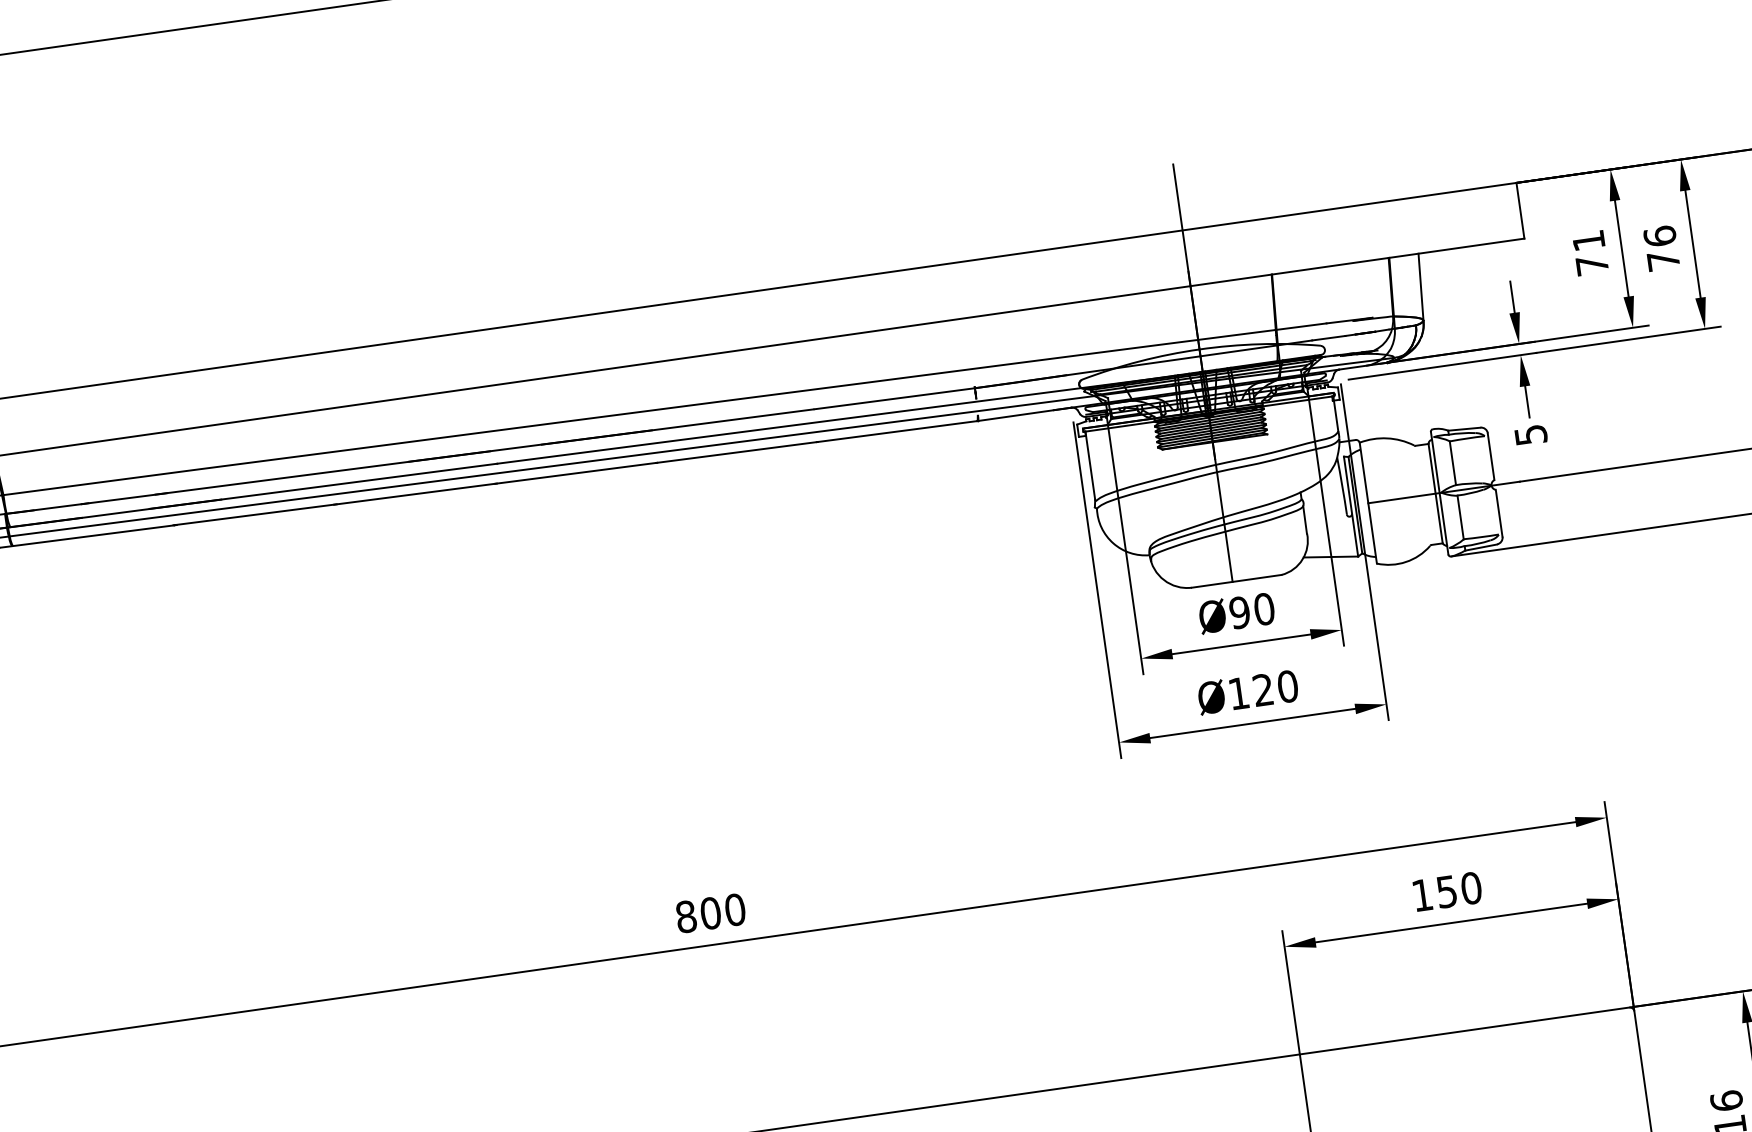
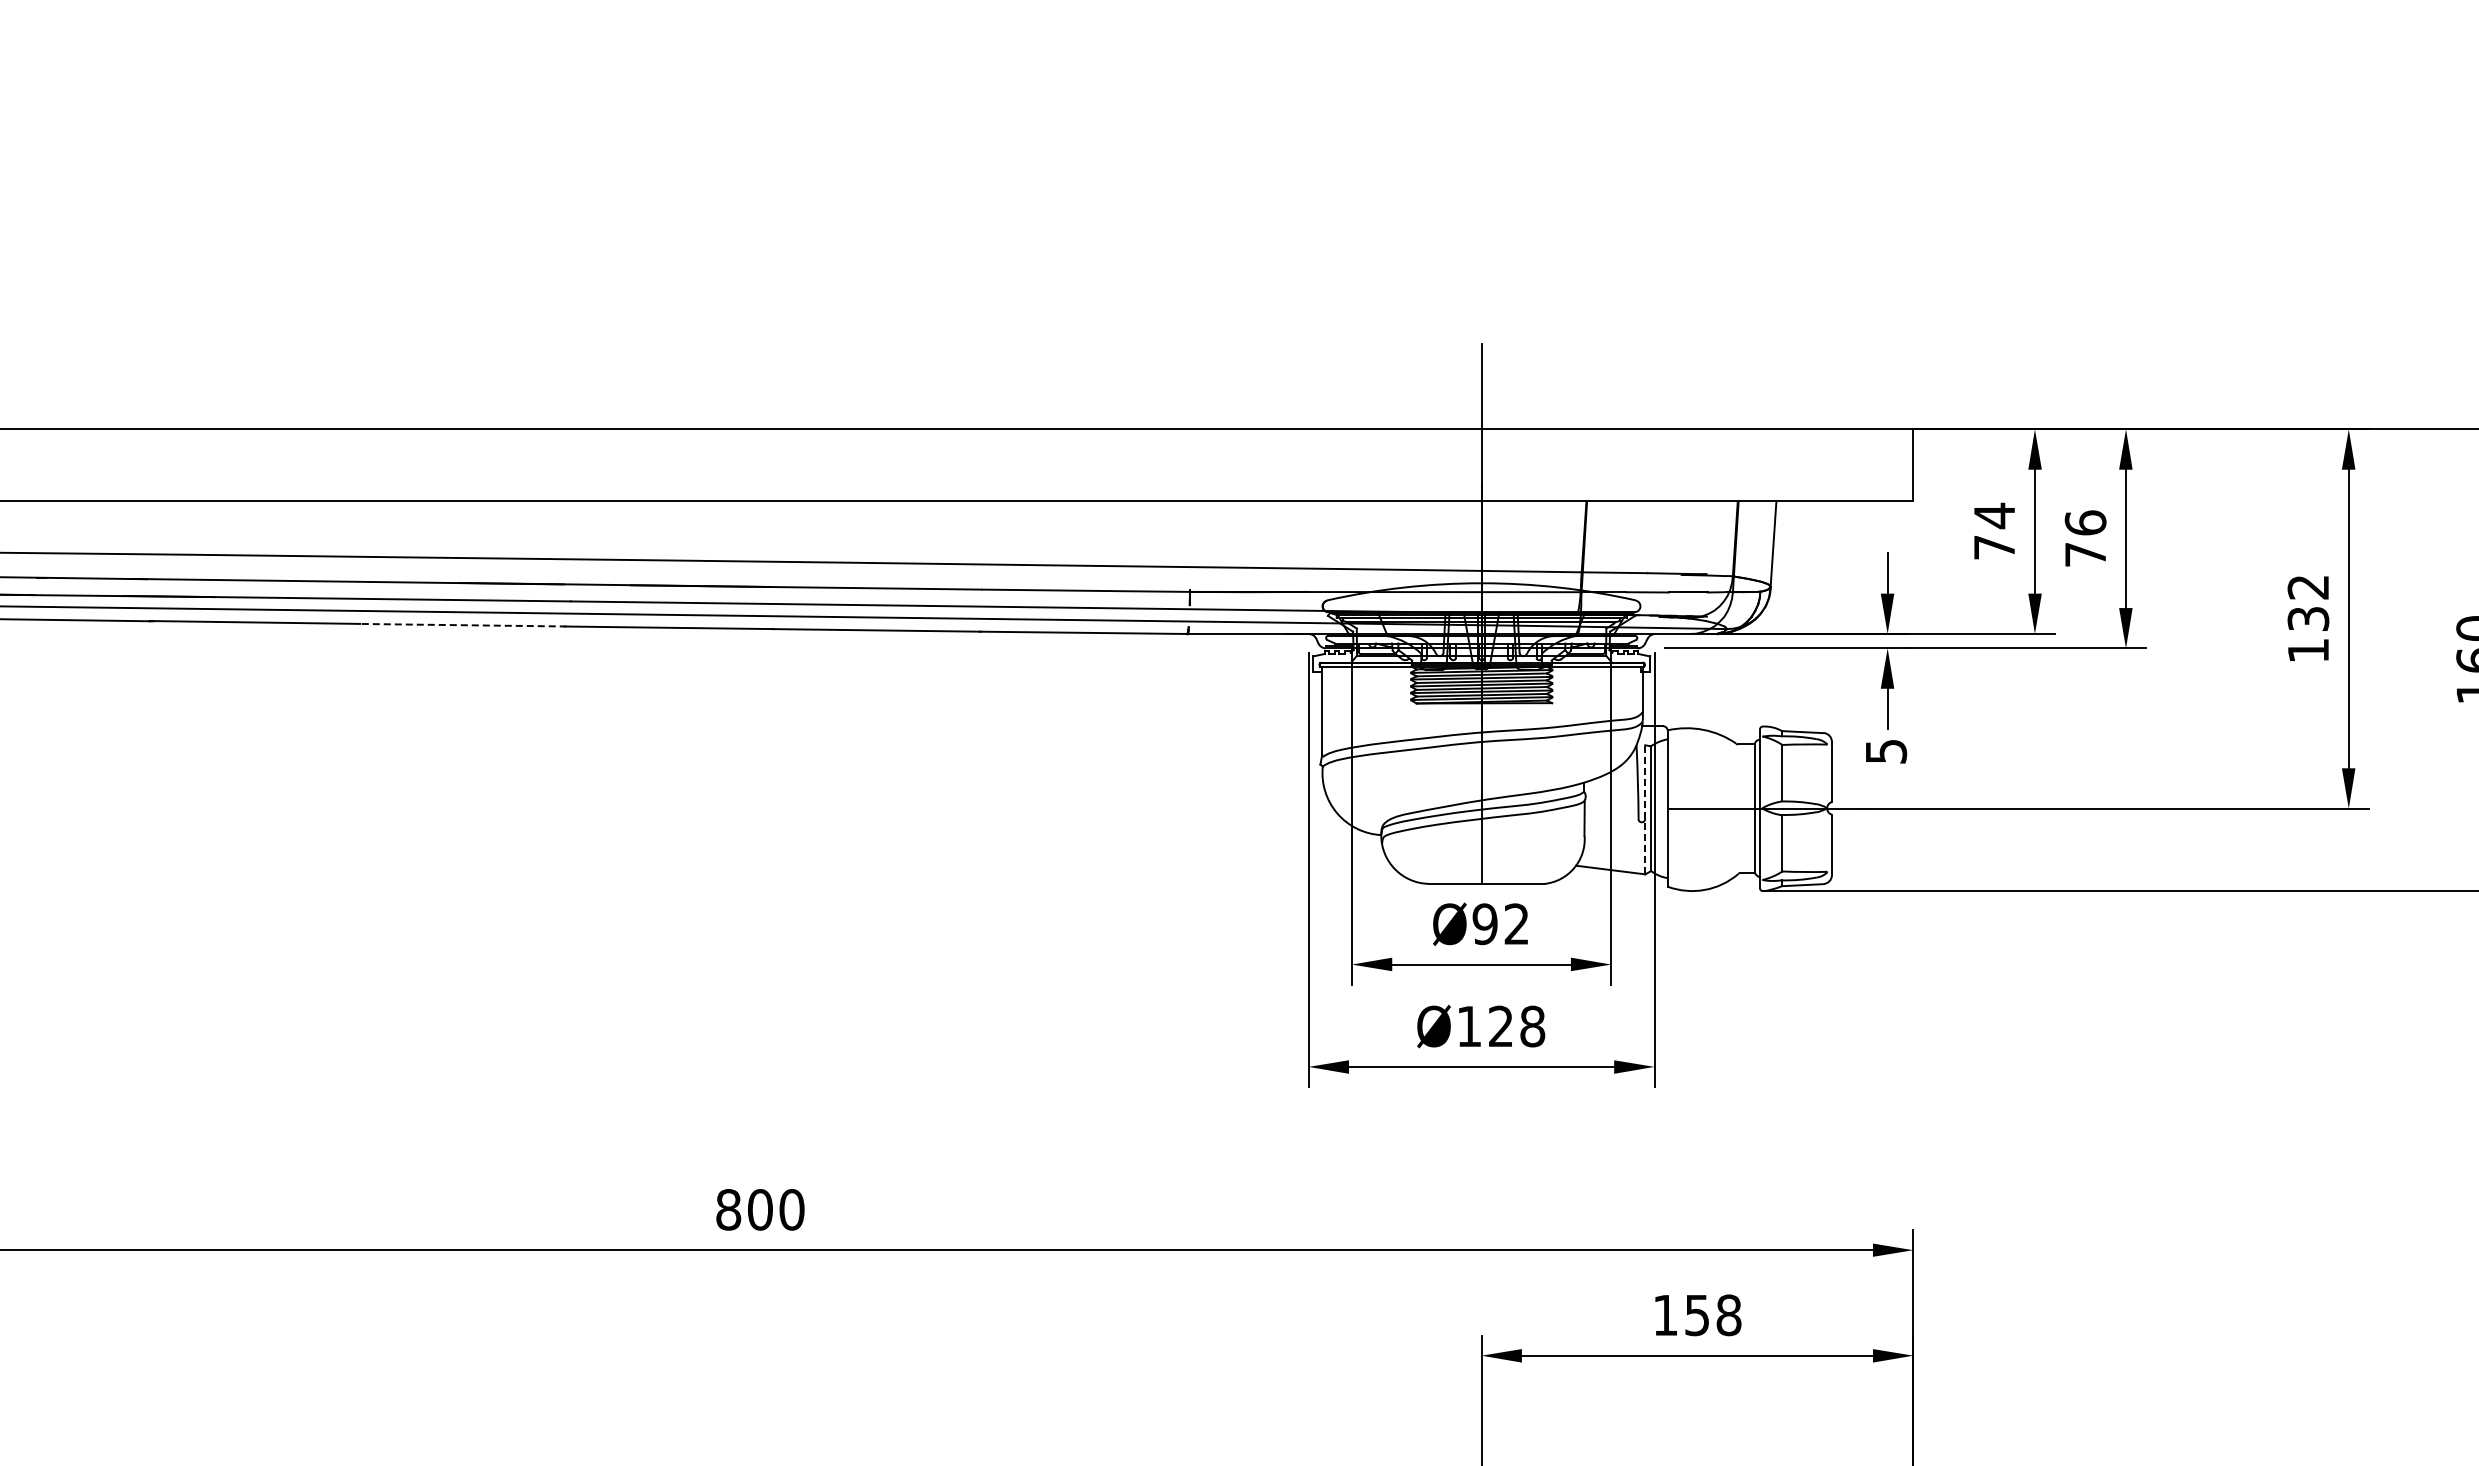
text: (1588, 240) -> (1994, 515), 71 -> 74
line: (415, 494) -> (461, 625), solid -> dashed
line: (1351, 506) -> (1645, 809), solid -> dashed
text: (1264, 609) -> (1516, 924), Ø90 -> Ø92
text: (1287, 686) -> (1532, 1026), Ø120 -> Ø128
text: (1471, 888) -> (1728, 1315), 150 -> 158

